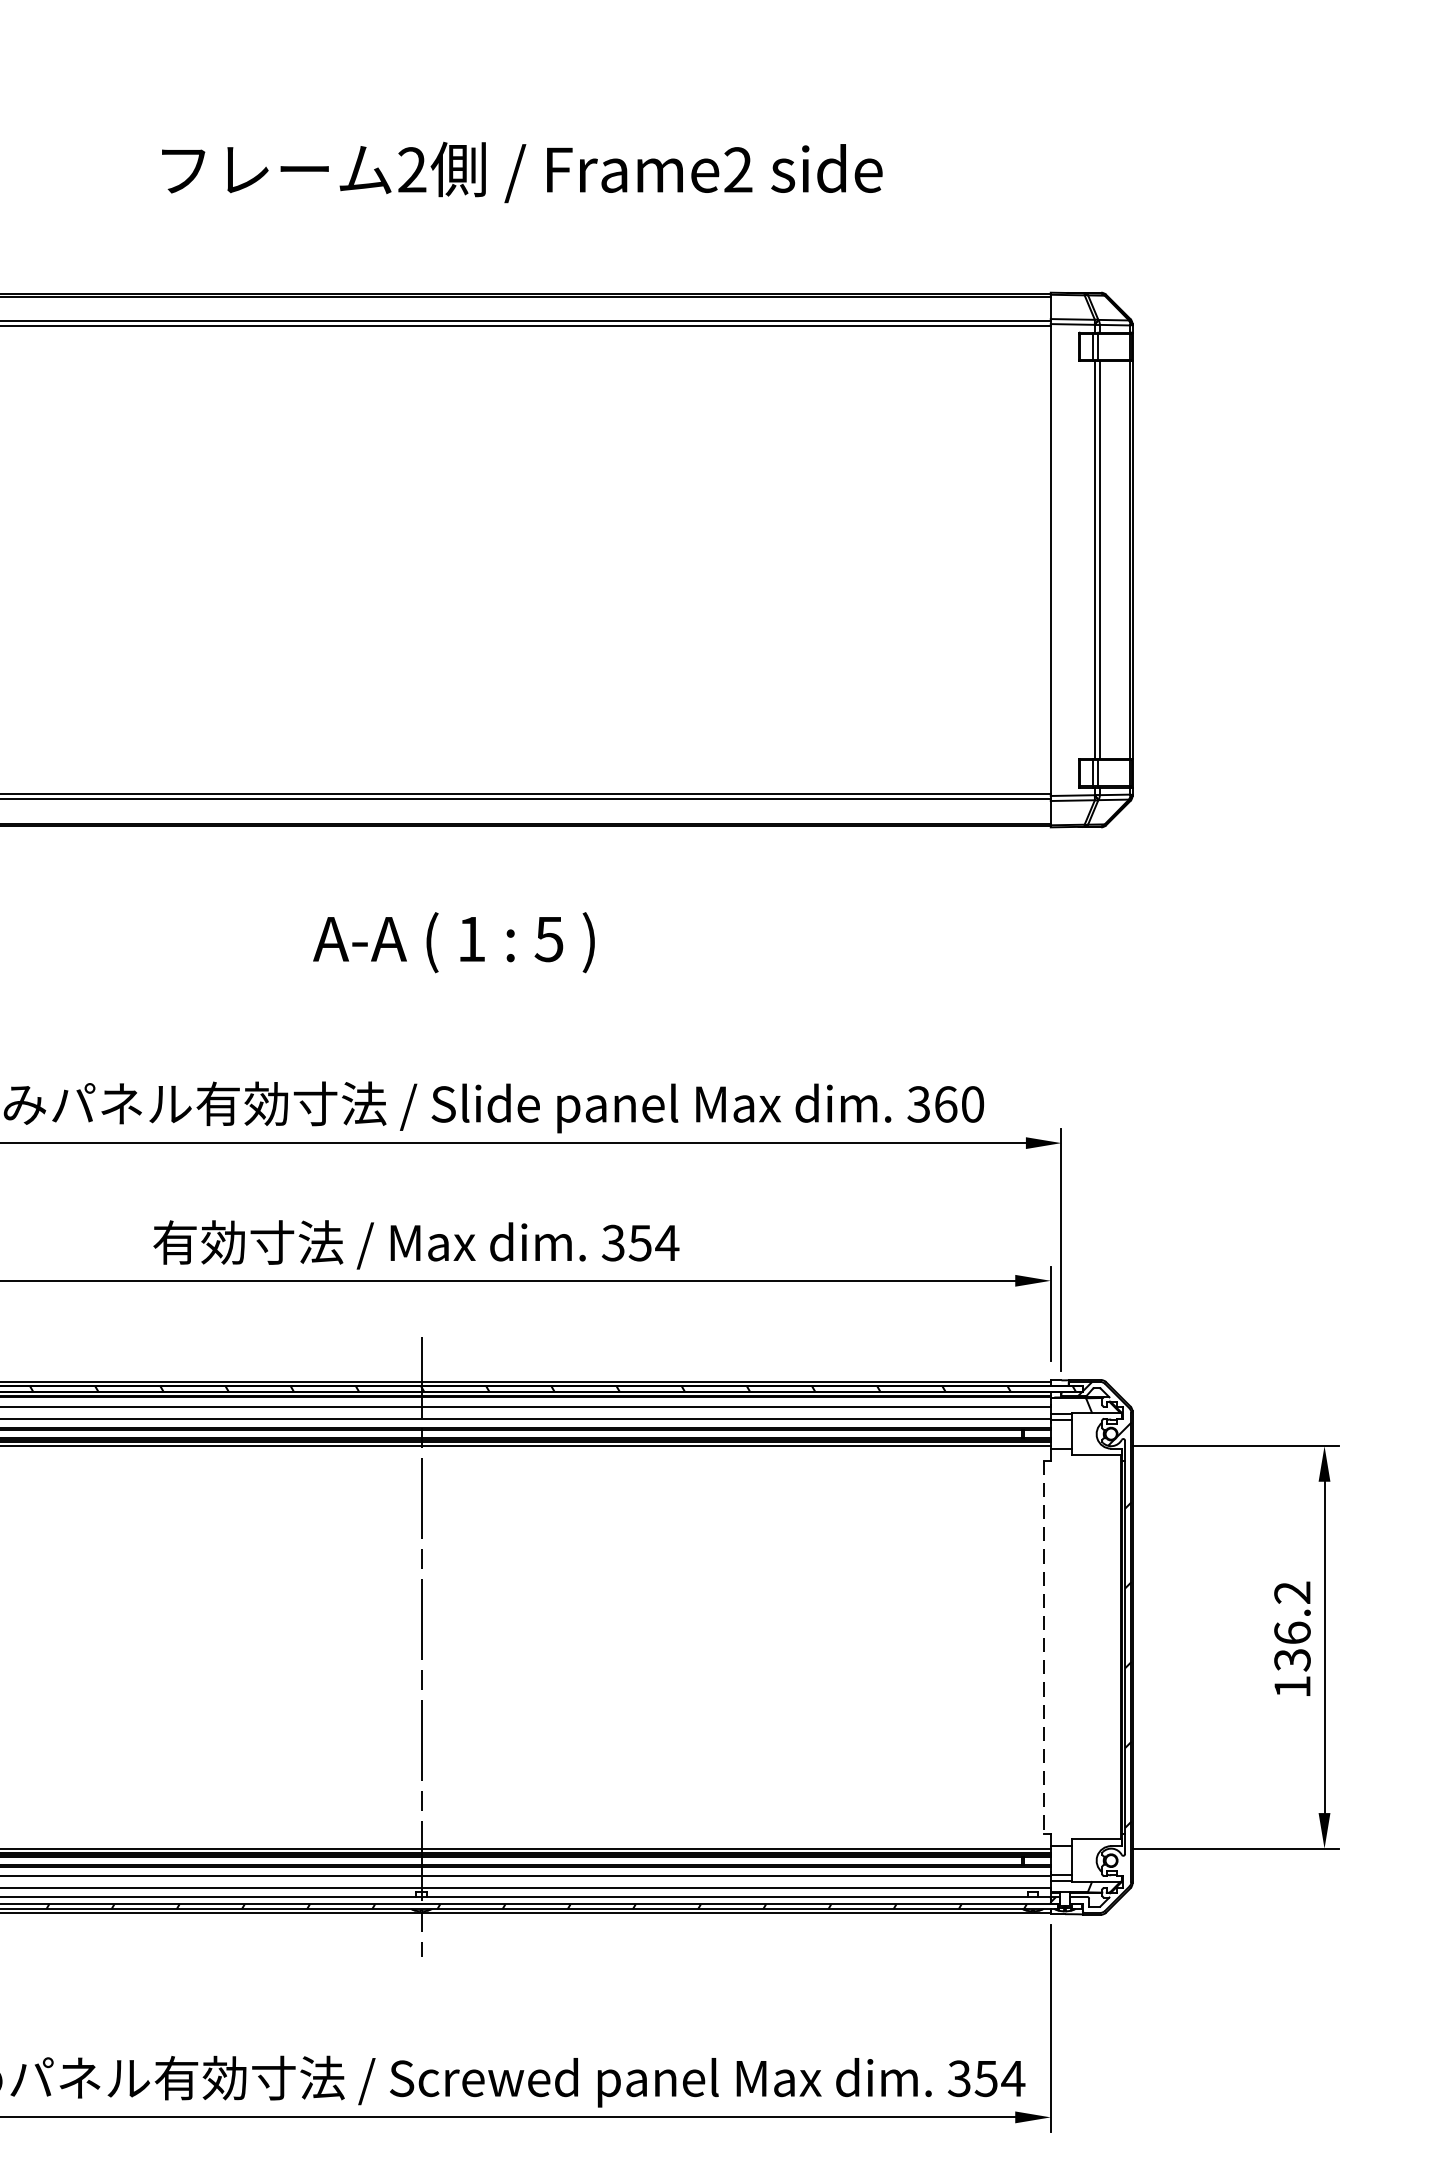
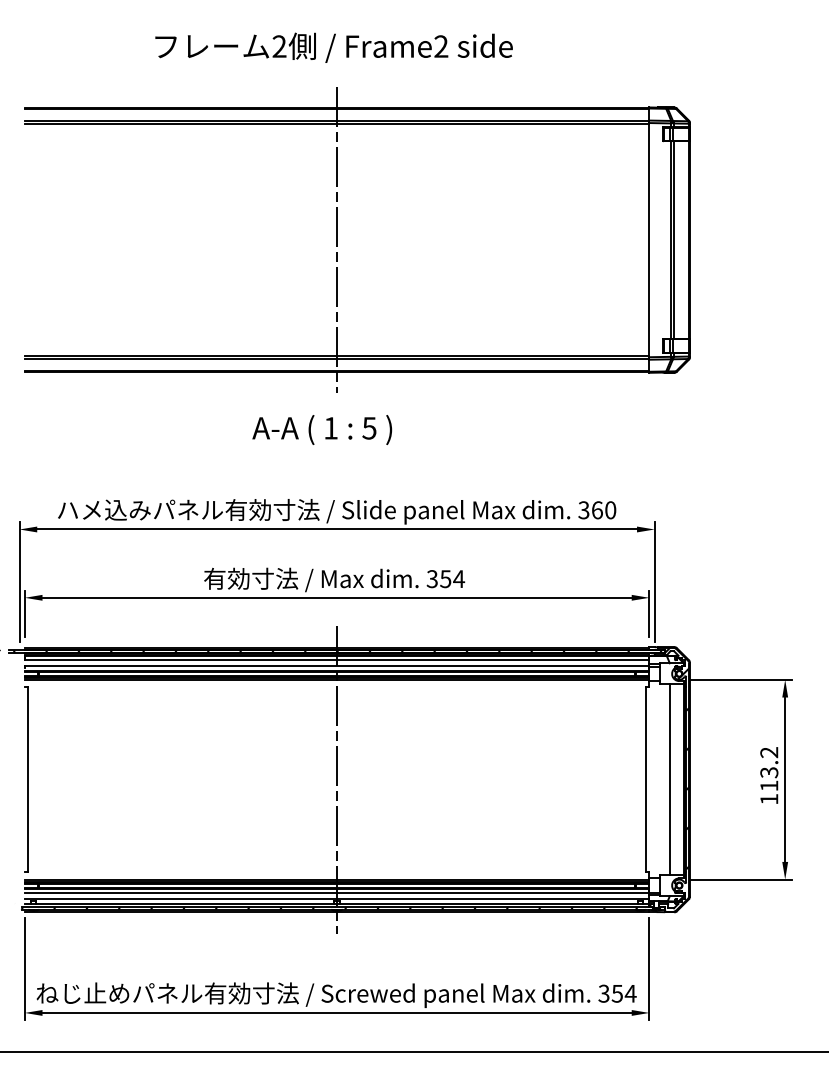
text: (521, 171) -> (333, 47), moved
line: (422, 558) -> (337, 239), added
text: (454, 941) -> (322, 429), moved
line: (1042, 1646) -> (645, 779), dashed -> solid
line: (1093, 1646) -> (670, 779), added
text: (1292, 1646) -> (769, 779), 136.2 -> 113.2

